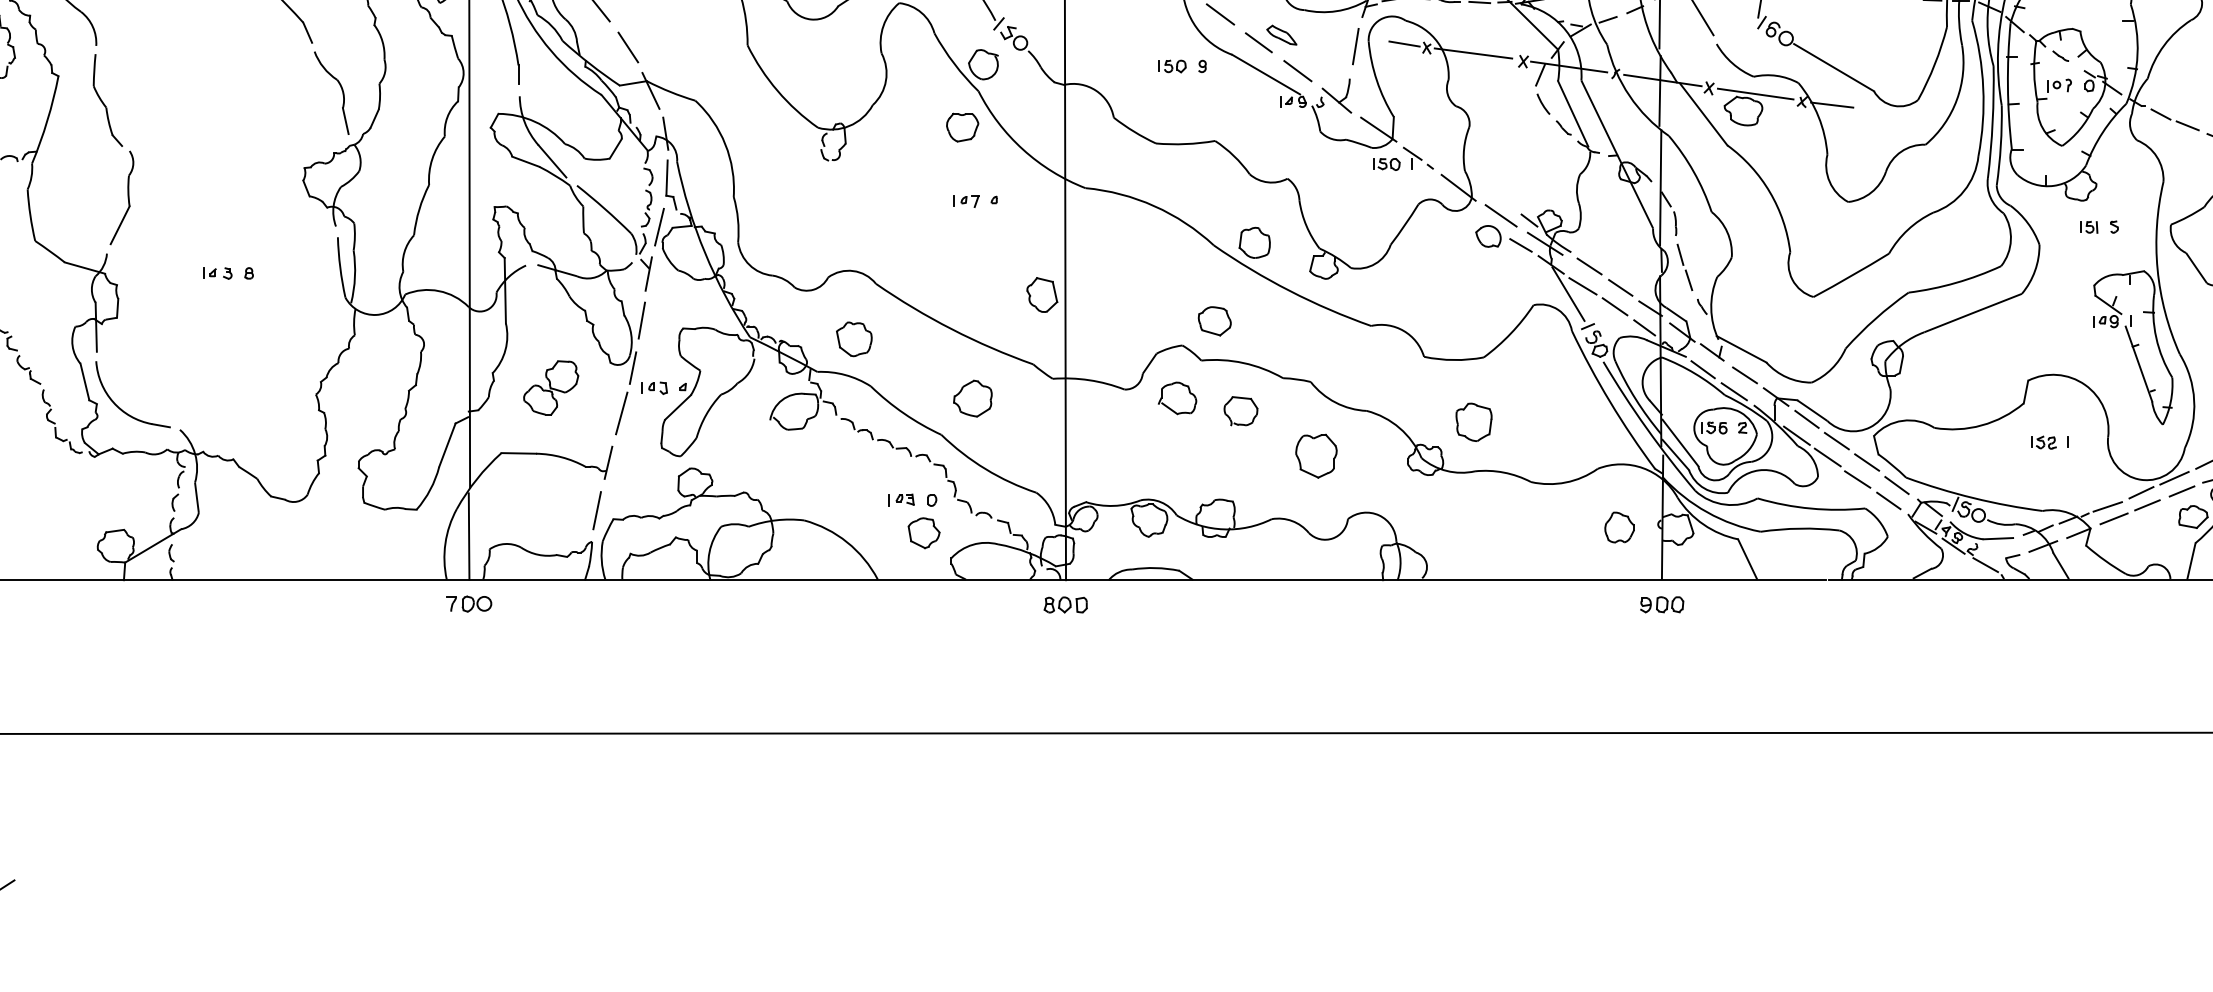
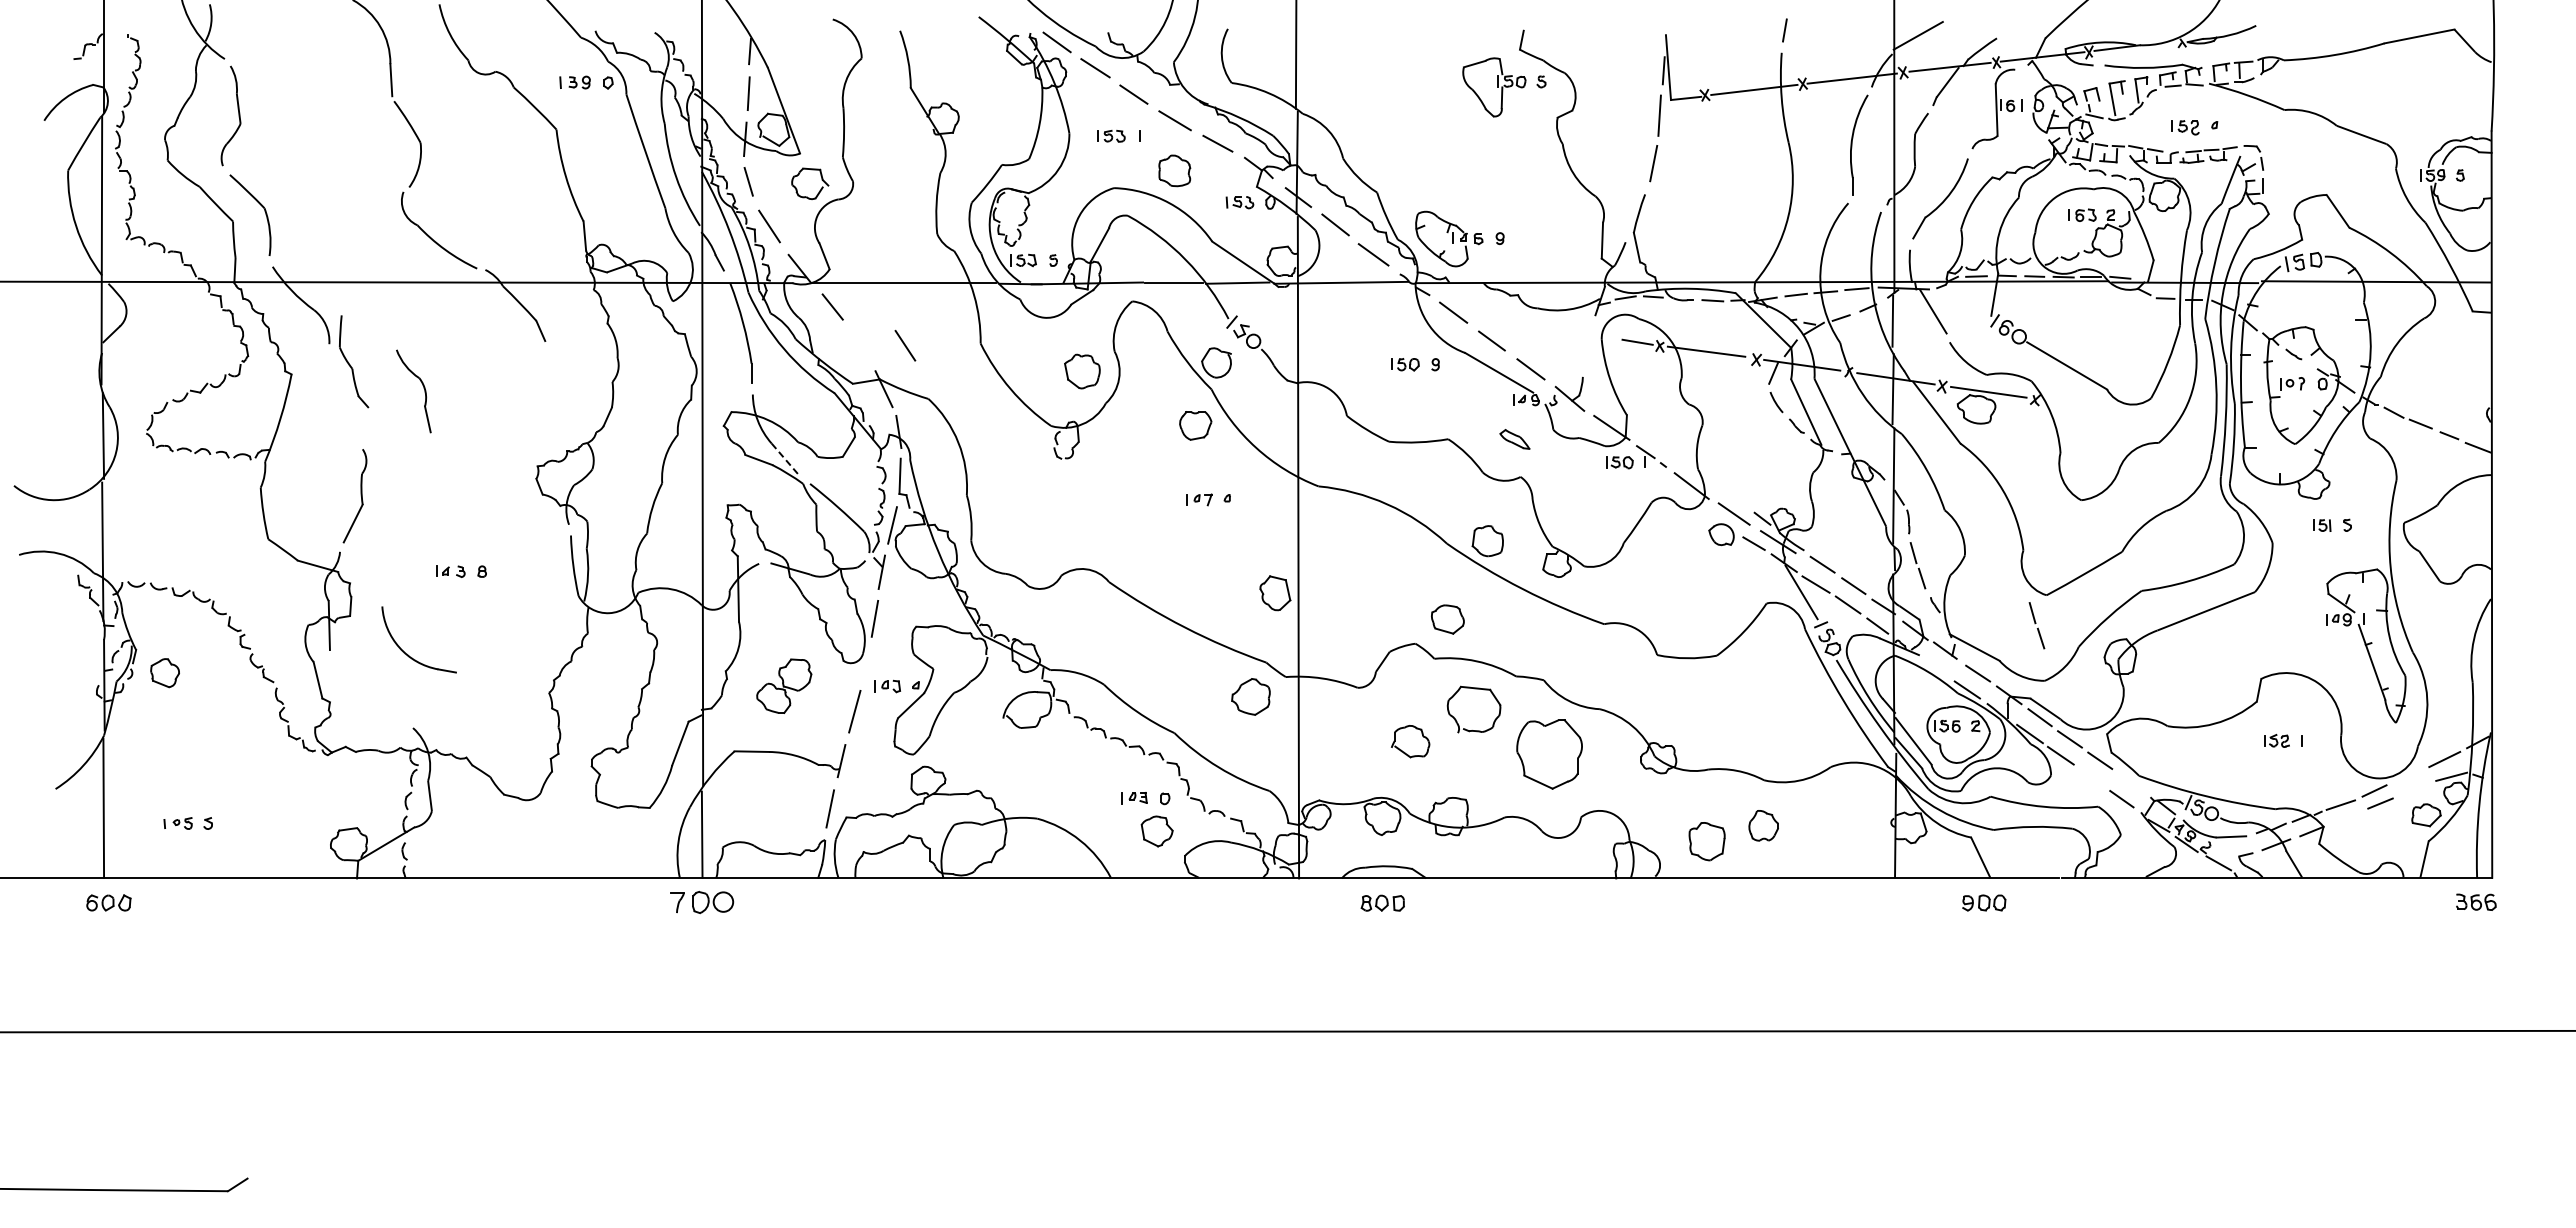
part: (1281, 35) -> (1514, 439), moved
line: (1355, 46) -> (1588, 344), removed
line: (628, 47) -> (905, 345), moved
part: (341, 90) -> (423, 388), moved
part: (108, 100) -> (354, 361), moved
line: (1832, 104) -> (2065, 402), removed
line: (552, 162) -> (785, 460), solid -> dashed
part: (1803, 327) -> (2036, 625), added
part: (854, 339) -> (1082, 371), moved
line: (632, 368) -> (865, 666), removed
line: (1702, 369) -> (1935, 667), removed
part: (972, 398) -> (1250, 696), moved
part: (1177, 398) -> (1410, 741), moved
part: (121, 408) -> (407, 653), moved
part: (1240, 411) -> (1473, 709), size x1.6
part: (1473, 422) -> (1706, 841), moved
part: (1316, 456) -> (1549, 754), size x1.6
line: (2174, 478) -> (2407, 776), removed
line: (1857, 479) -> (2090, 777), removed
line: (1896, 485) -> (2129, 783), removed
line: (2181, 491) -> (2414, 789), removed
line: (2113, 518) -> (2346, 816), removed
part: (1619, 527) -> (1763, 825), moved
part: (469, 603) -> (702, 901), size x1.4
part: (1065, 604) -> (1382, 902), moved
part: (1662, 604) -> (1984, 902), moved

